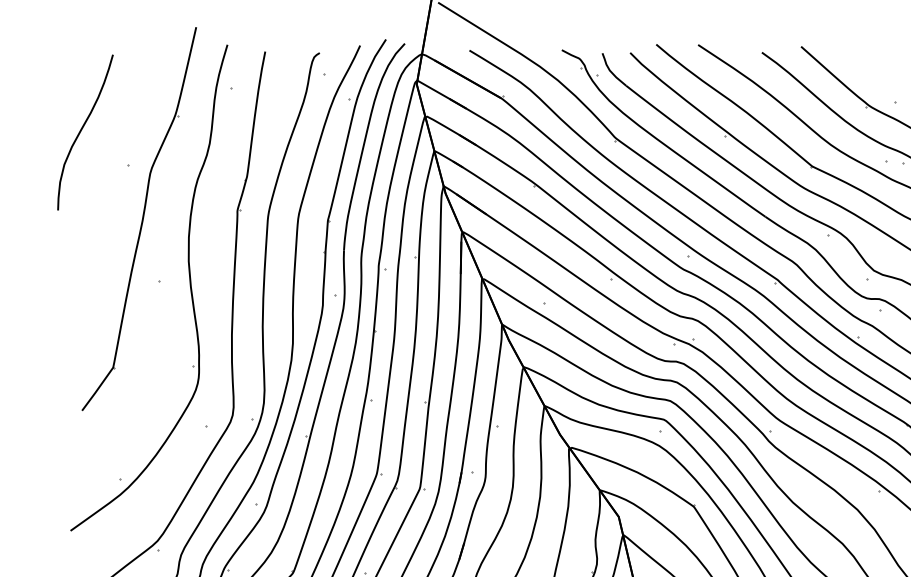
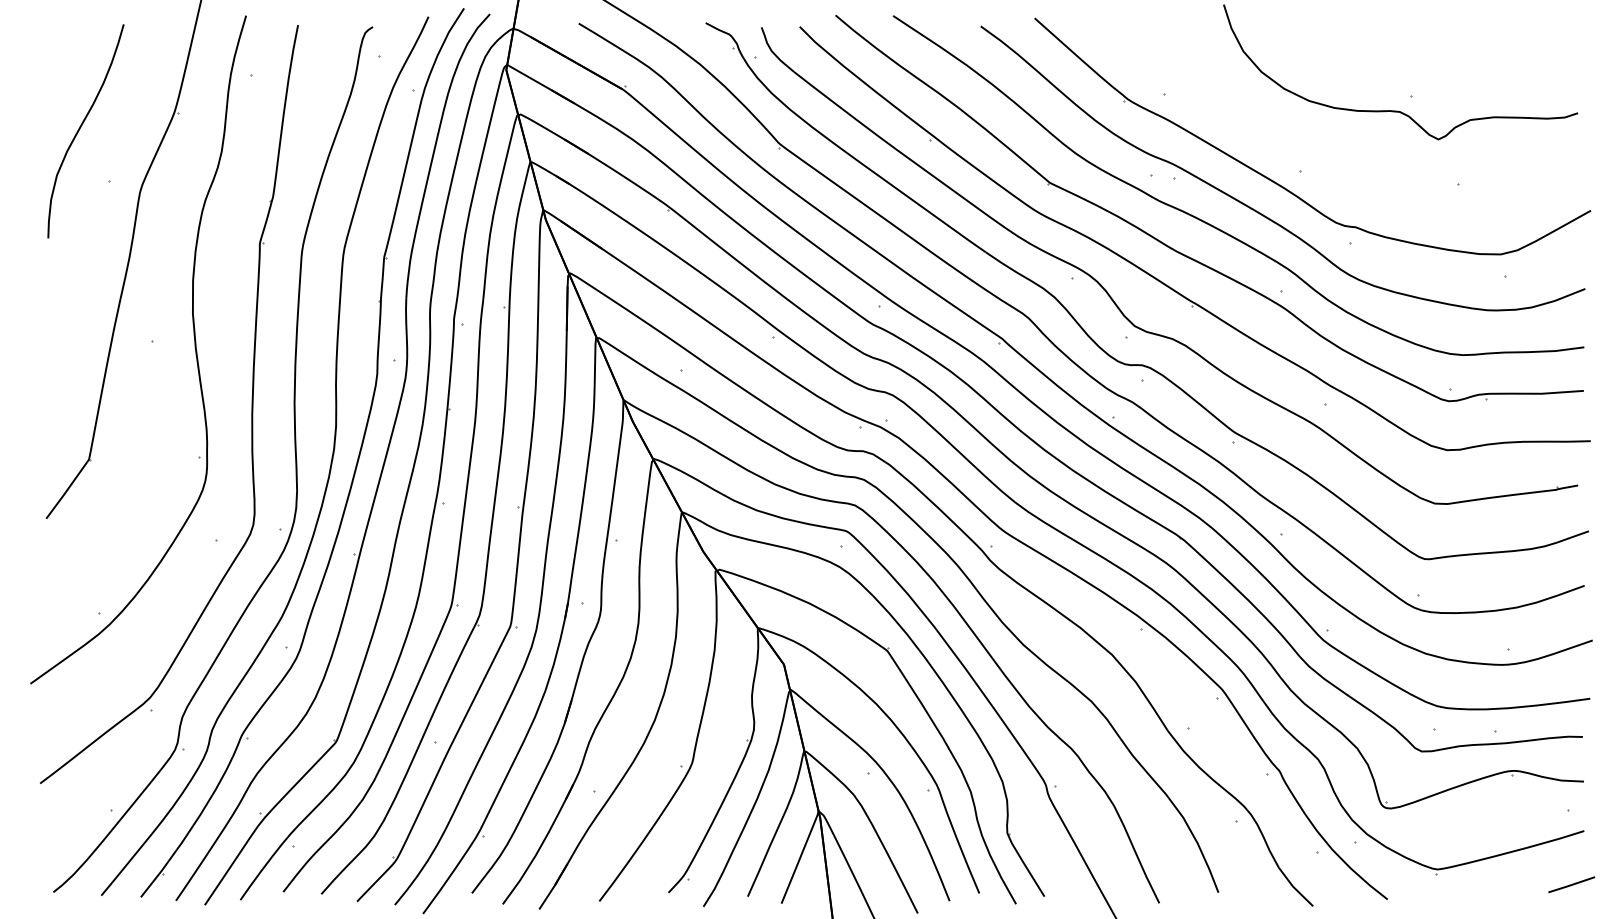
curve: (81, 131) -> (80, 129), moved

